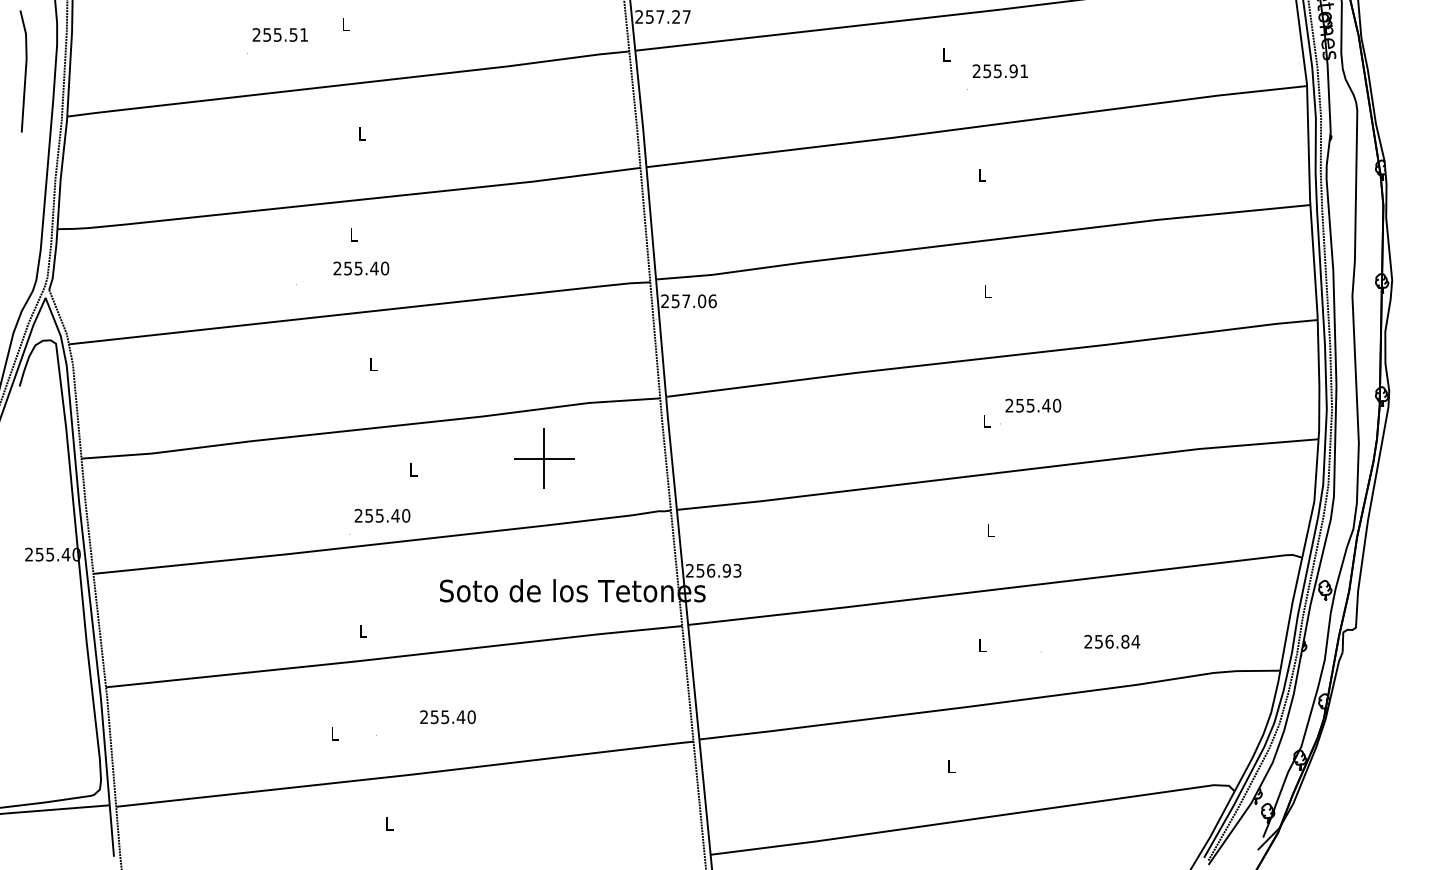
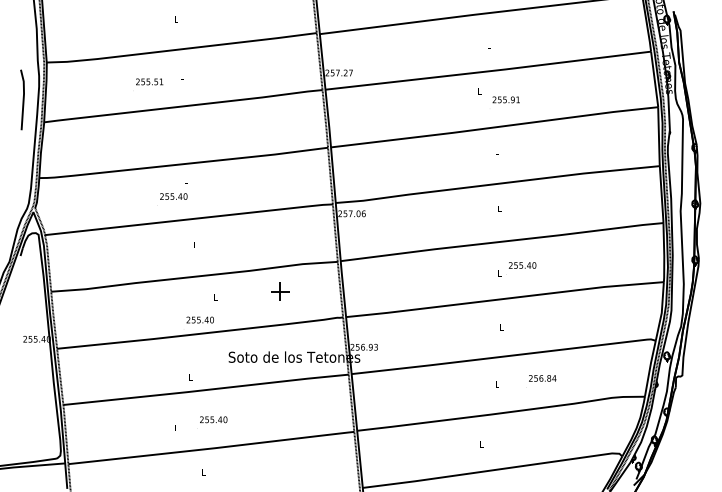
text: (360, 268) -> (173, 196), moved
part: (544, 458) -> (280, 291), size x0.62
text: (1111, 641) -> (542, 378), moved
text: (447, 716) -> (213, 419), moved

